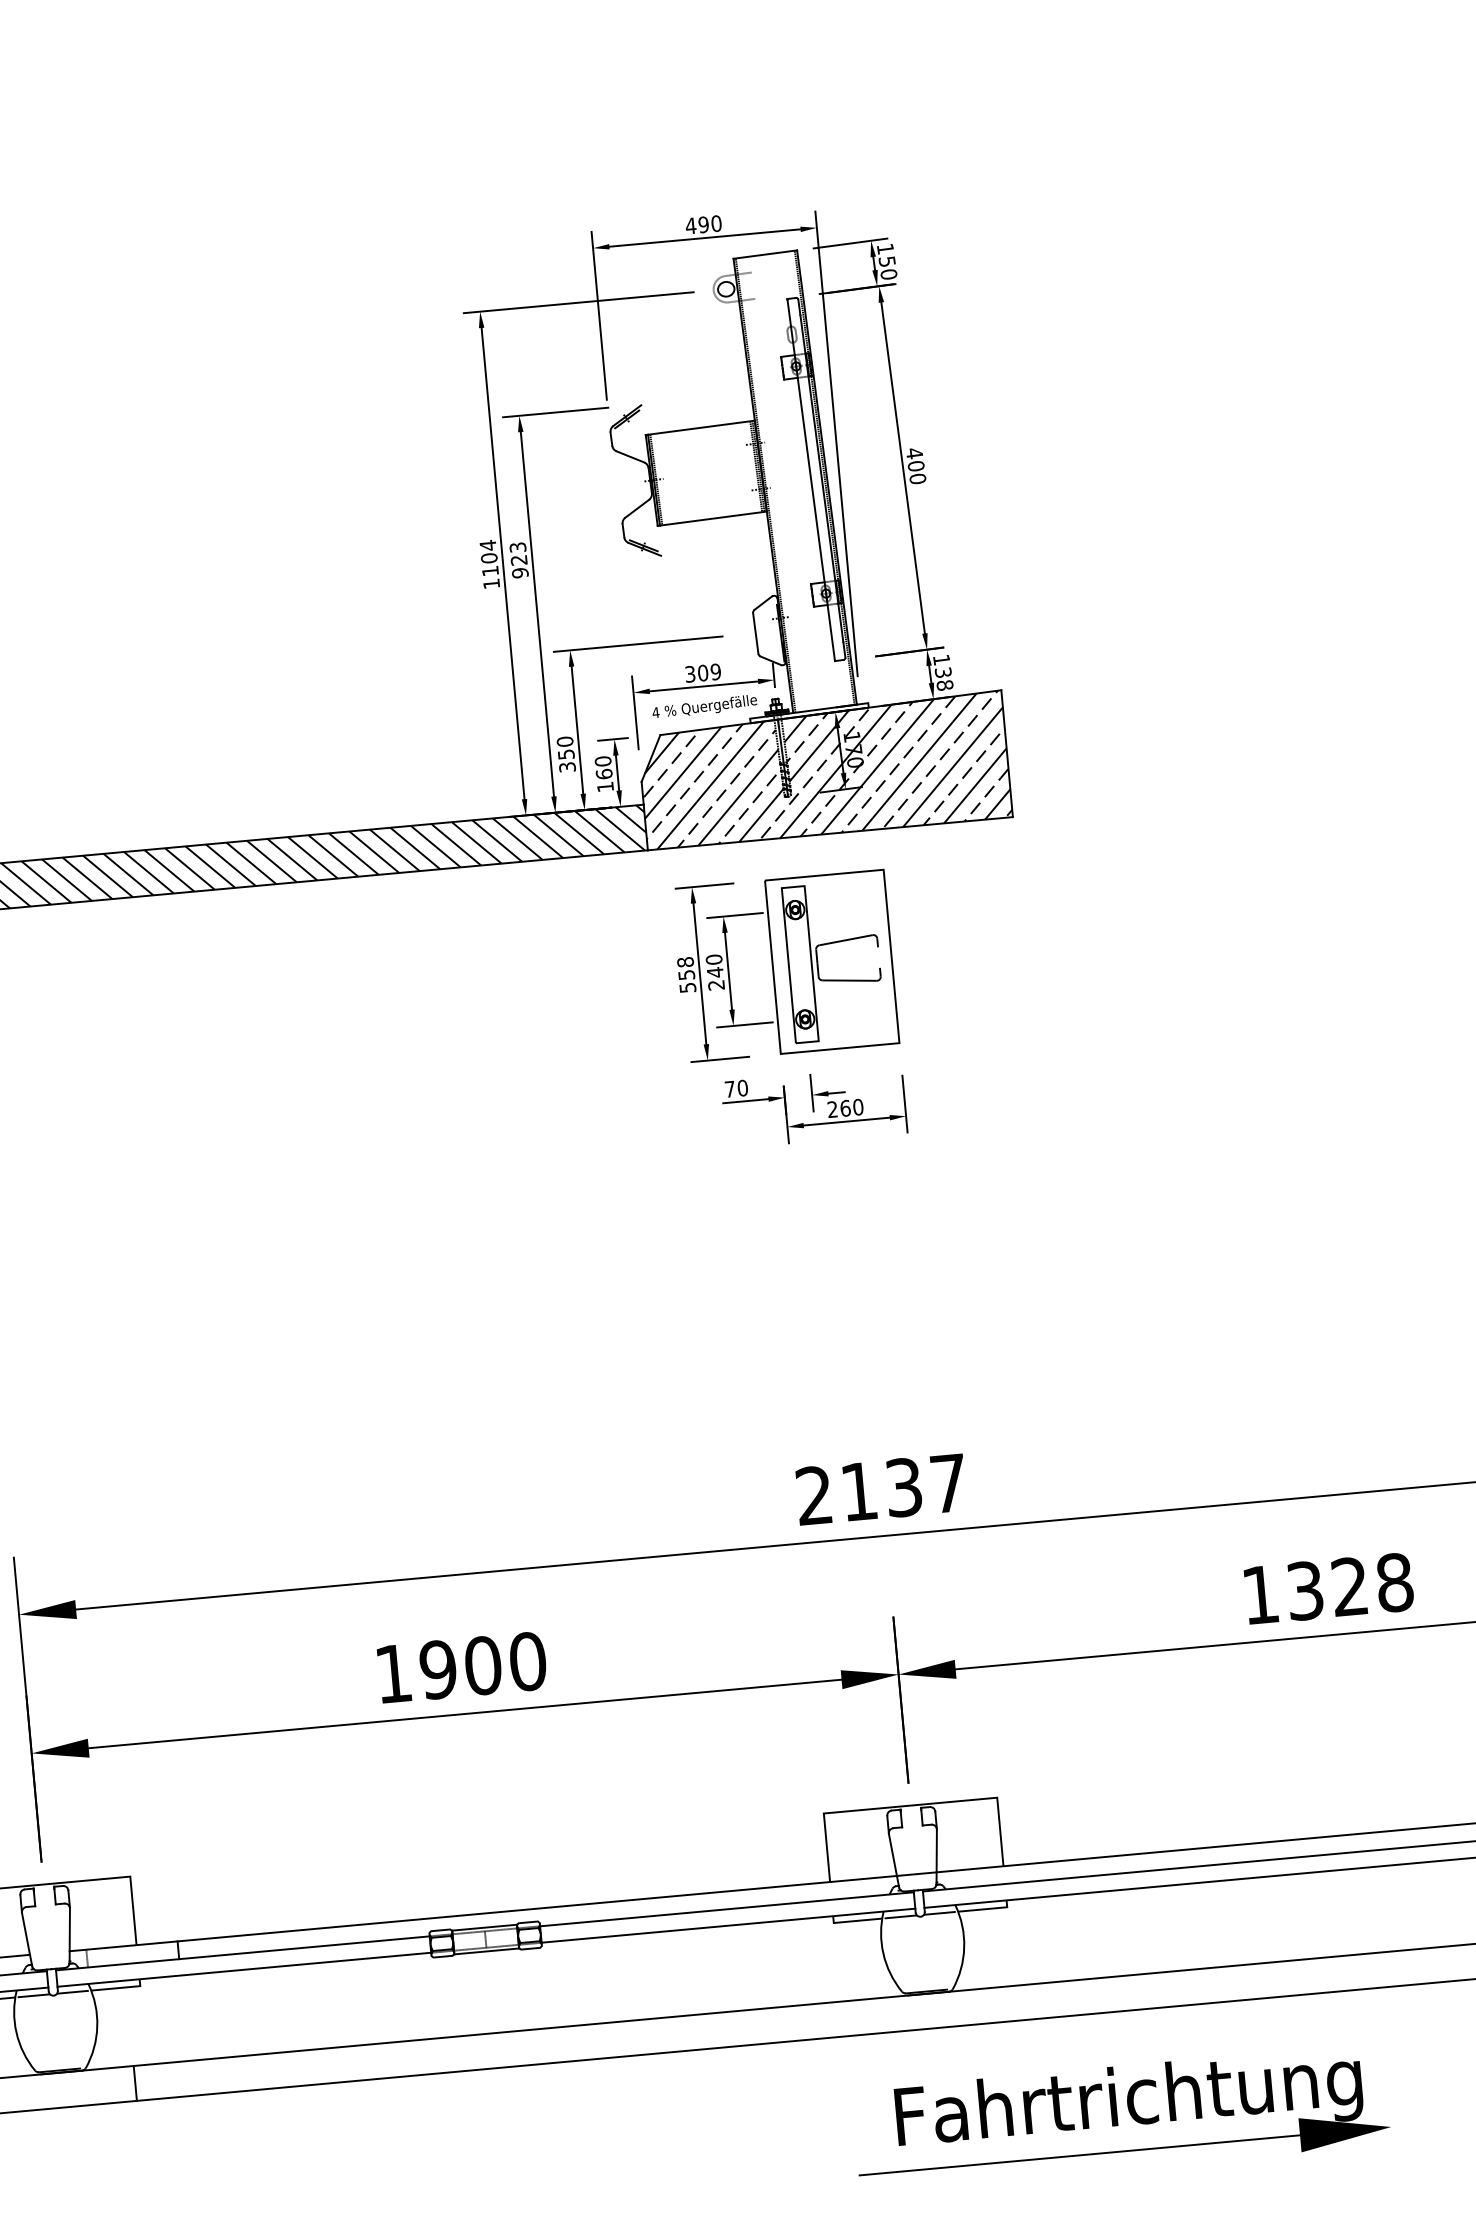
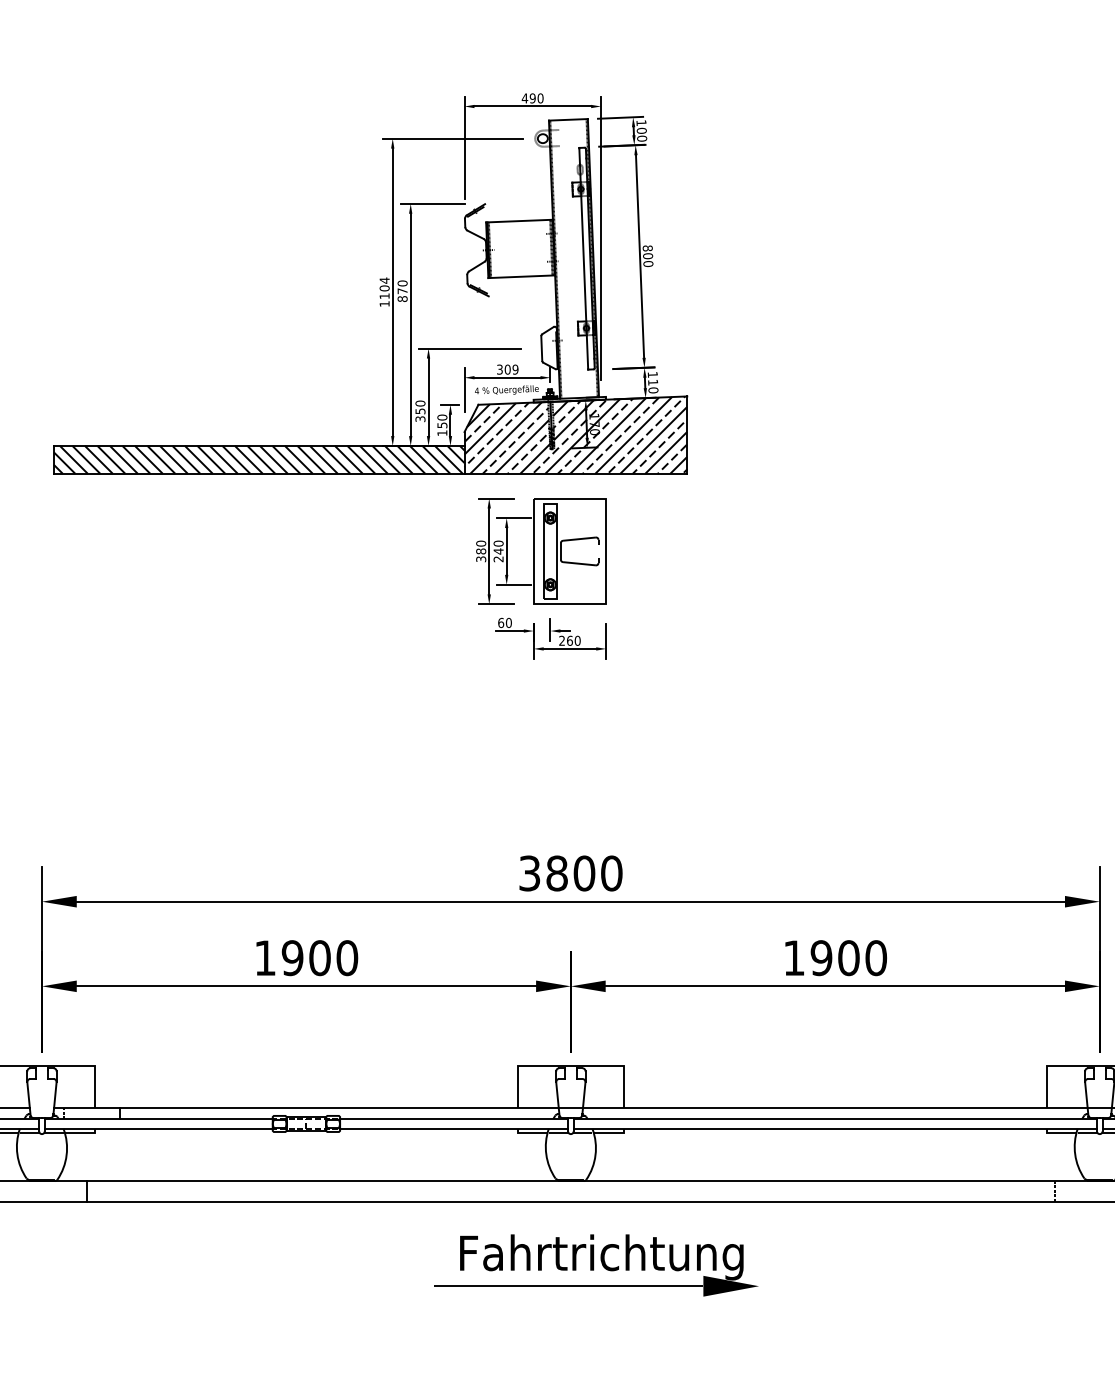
text: (886, 261) -> (641, 130), 150 -> 100
text: (914, 453) -> (647, 248), 400 -> 800
text: (518, 560) -> (402, 291), 923 -> 870
text: (944, 678) -> (653, 386), 138 -> 110
text: (604, 774) -> (442, 425), 160 -> 150
text: (687, 973) -> (481, 550), 558 -> 380
text: (730, 1088) -> (501, 622), 70 -> 60
text: (881, 1489) -> (570, 873), 2137 -> 3800
text: (1349, 1587) -> (848, 958), 1328 -> 1900
part: (1121, 2117) -> (596, 1265), moved

